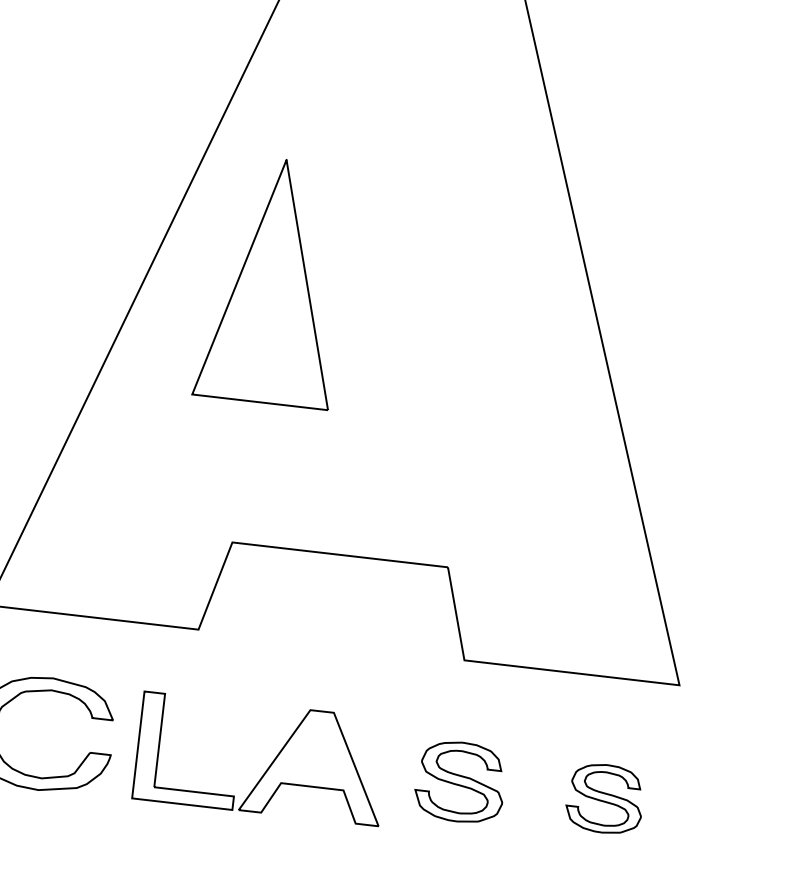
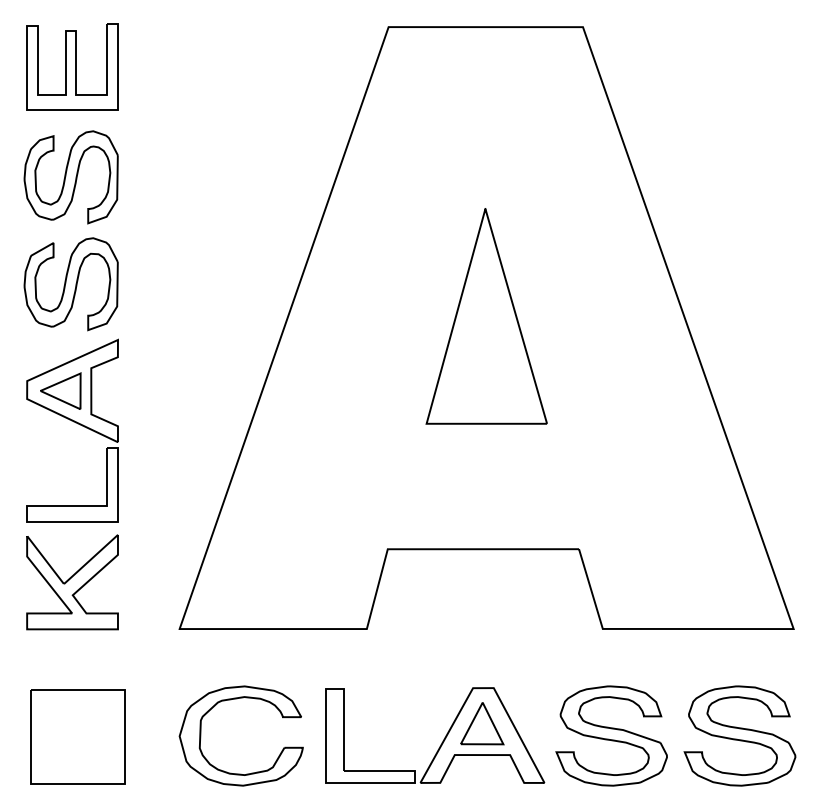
part: (273, 281) -> (486, 316), moved
part: (316, 751) -> (482, 723), added
part: (460, 781) -> (611, 735), size x1.43
part: (604, 798) -> (739, 735), size x1.67

